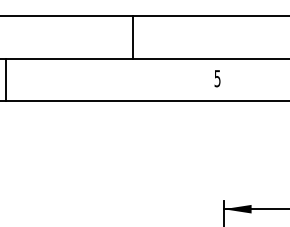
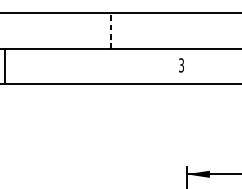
line: (132, 37) -> (110, 31), solid -> dashed
text: (217, 77) -> (181, 64), 5 -> 3

